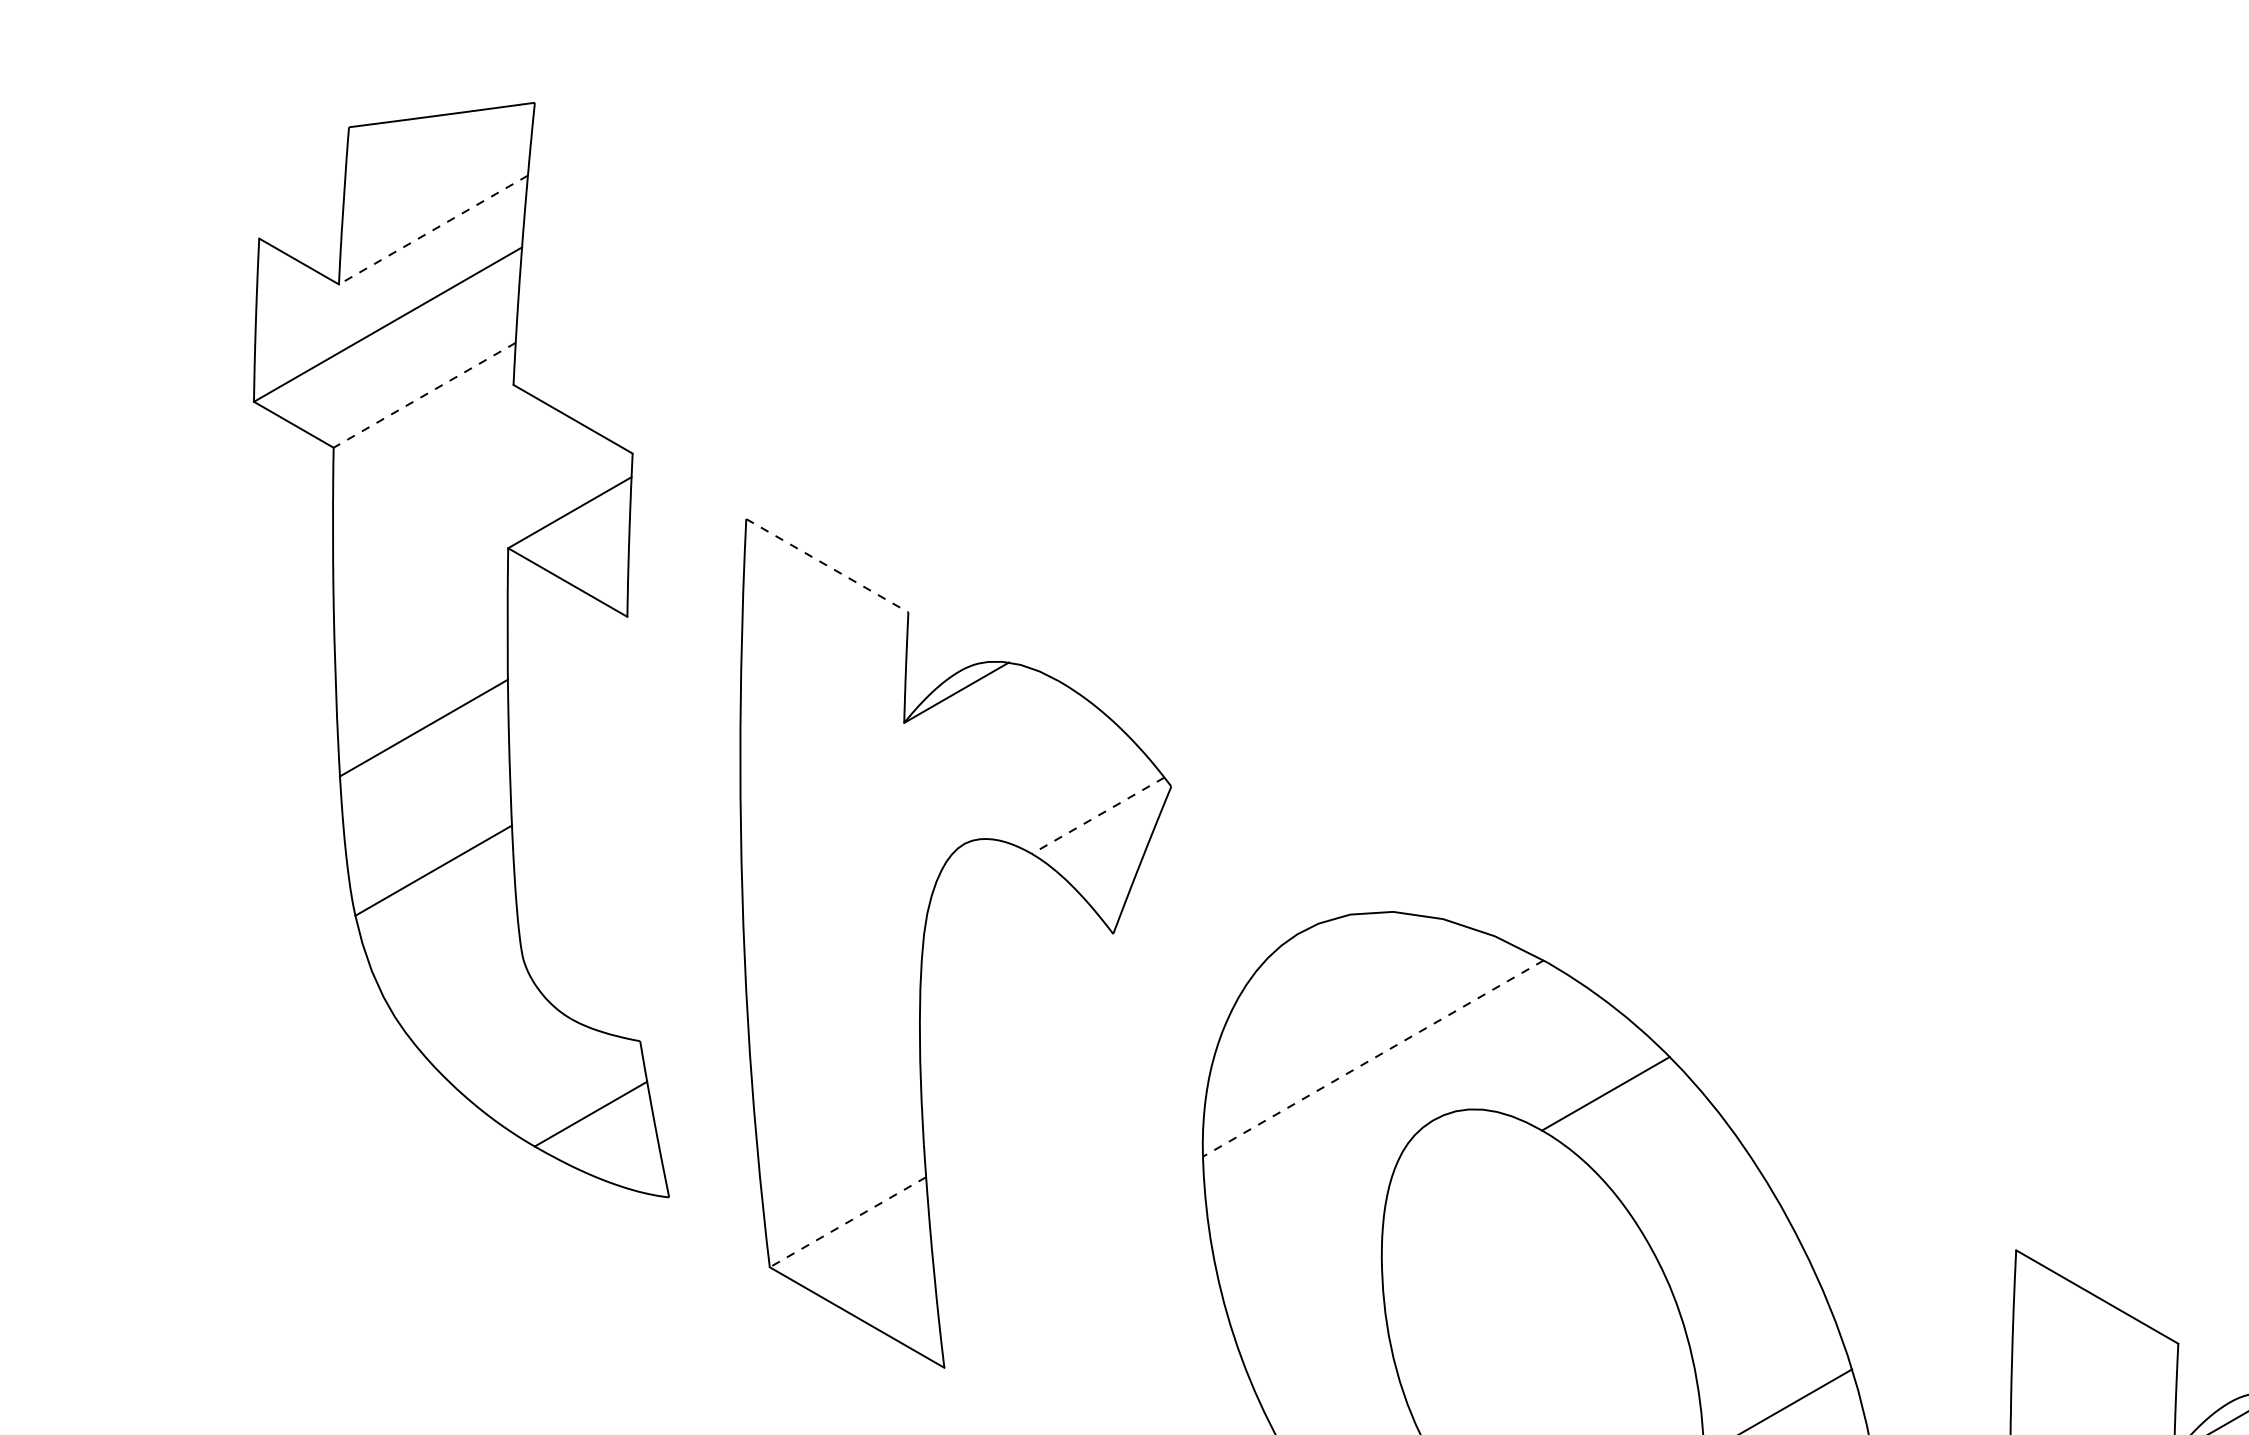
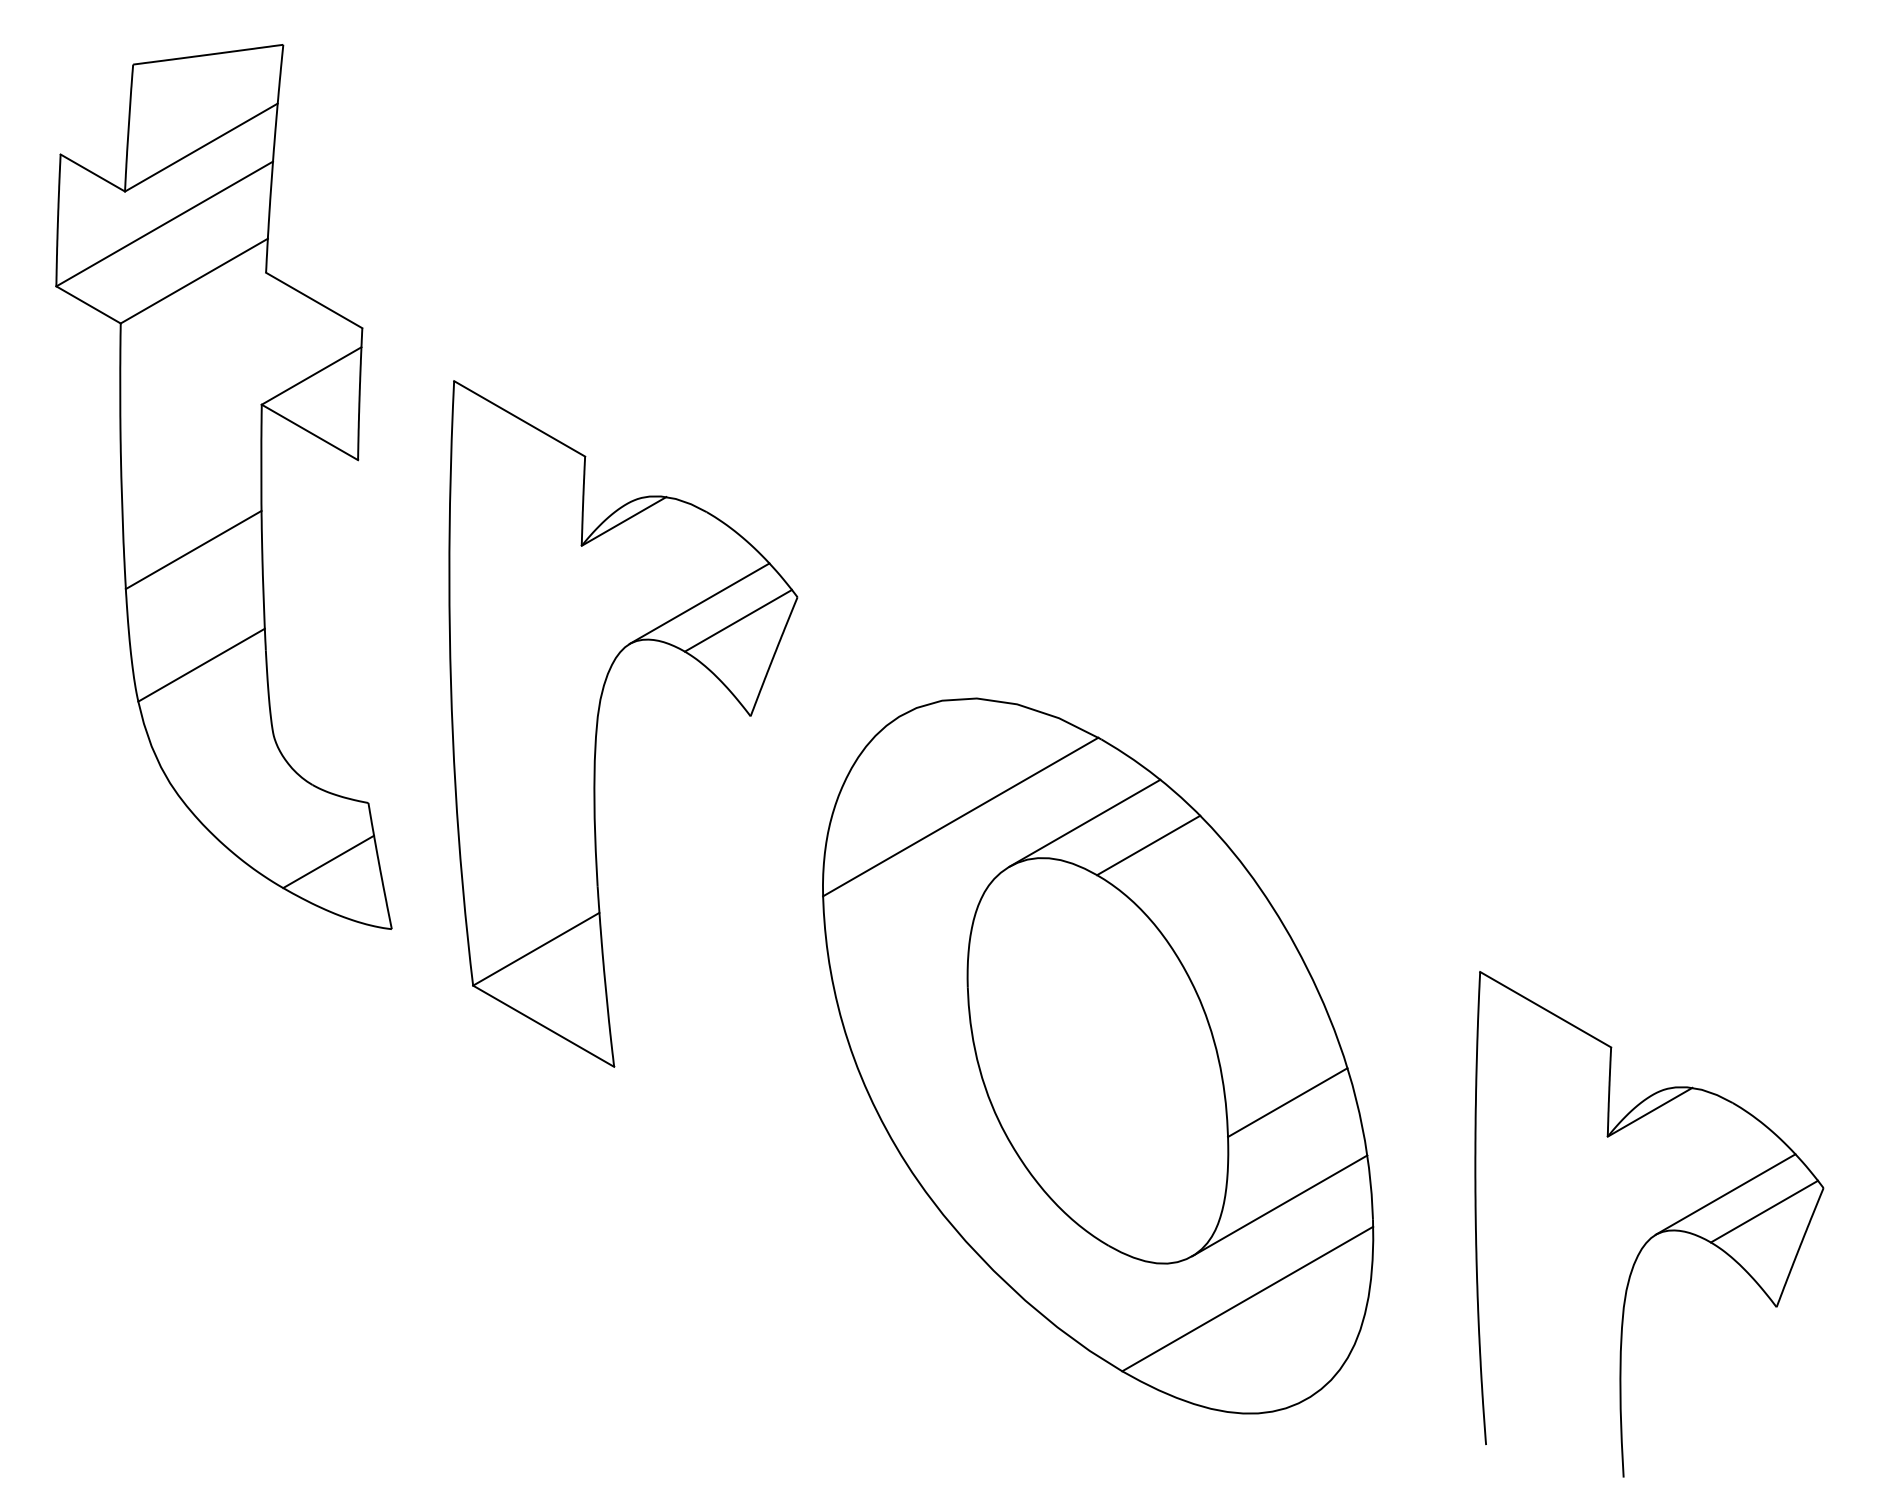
line: (432, 229) -> (200, 147), dashed -> solid
line: (424, 395) -> (194, 281), dashed -> solid
line: (827, 565) -> (519, 418), dashed -> solid
line: (1049, 794) -> (699, 603), added
line: (1098, 815) -> (738, 620), dashed -> solid
line: (1373, 1059) -> (960, 817), dashed -> solid
line: (1526, 1065) -> (1084, 822), added
line: (848, 1222) -> (536, 949), dashed -> solid

